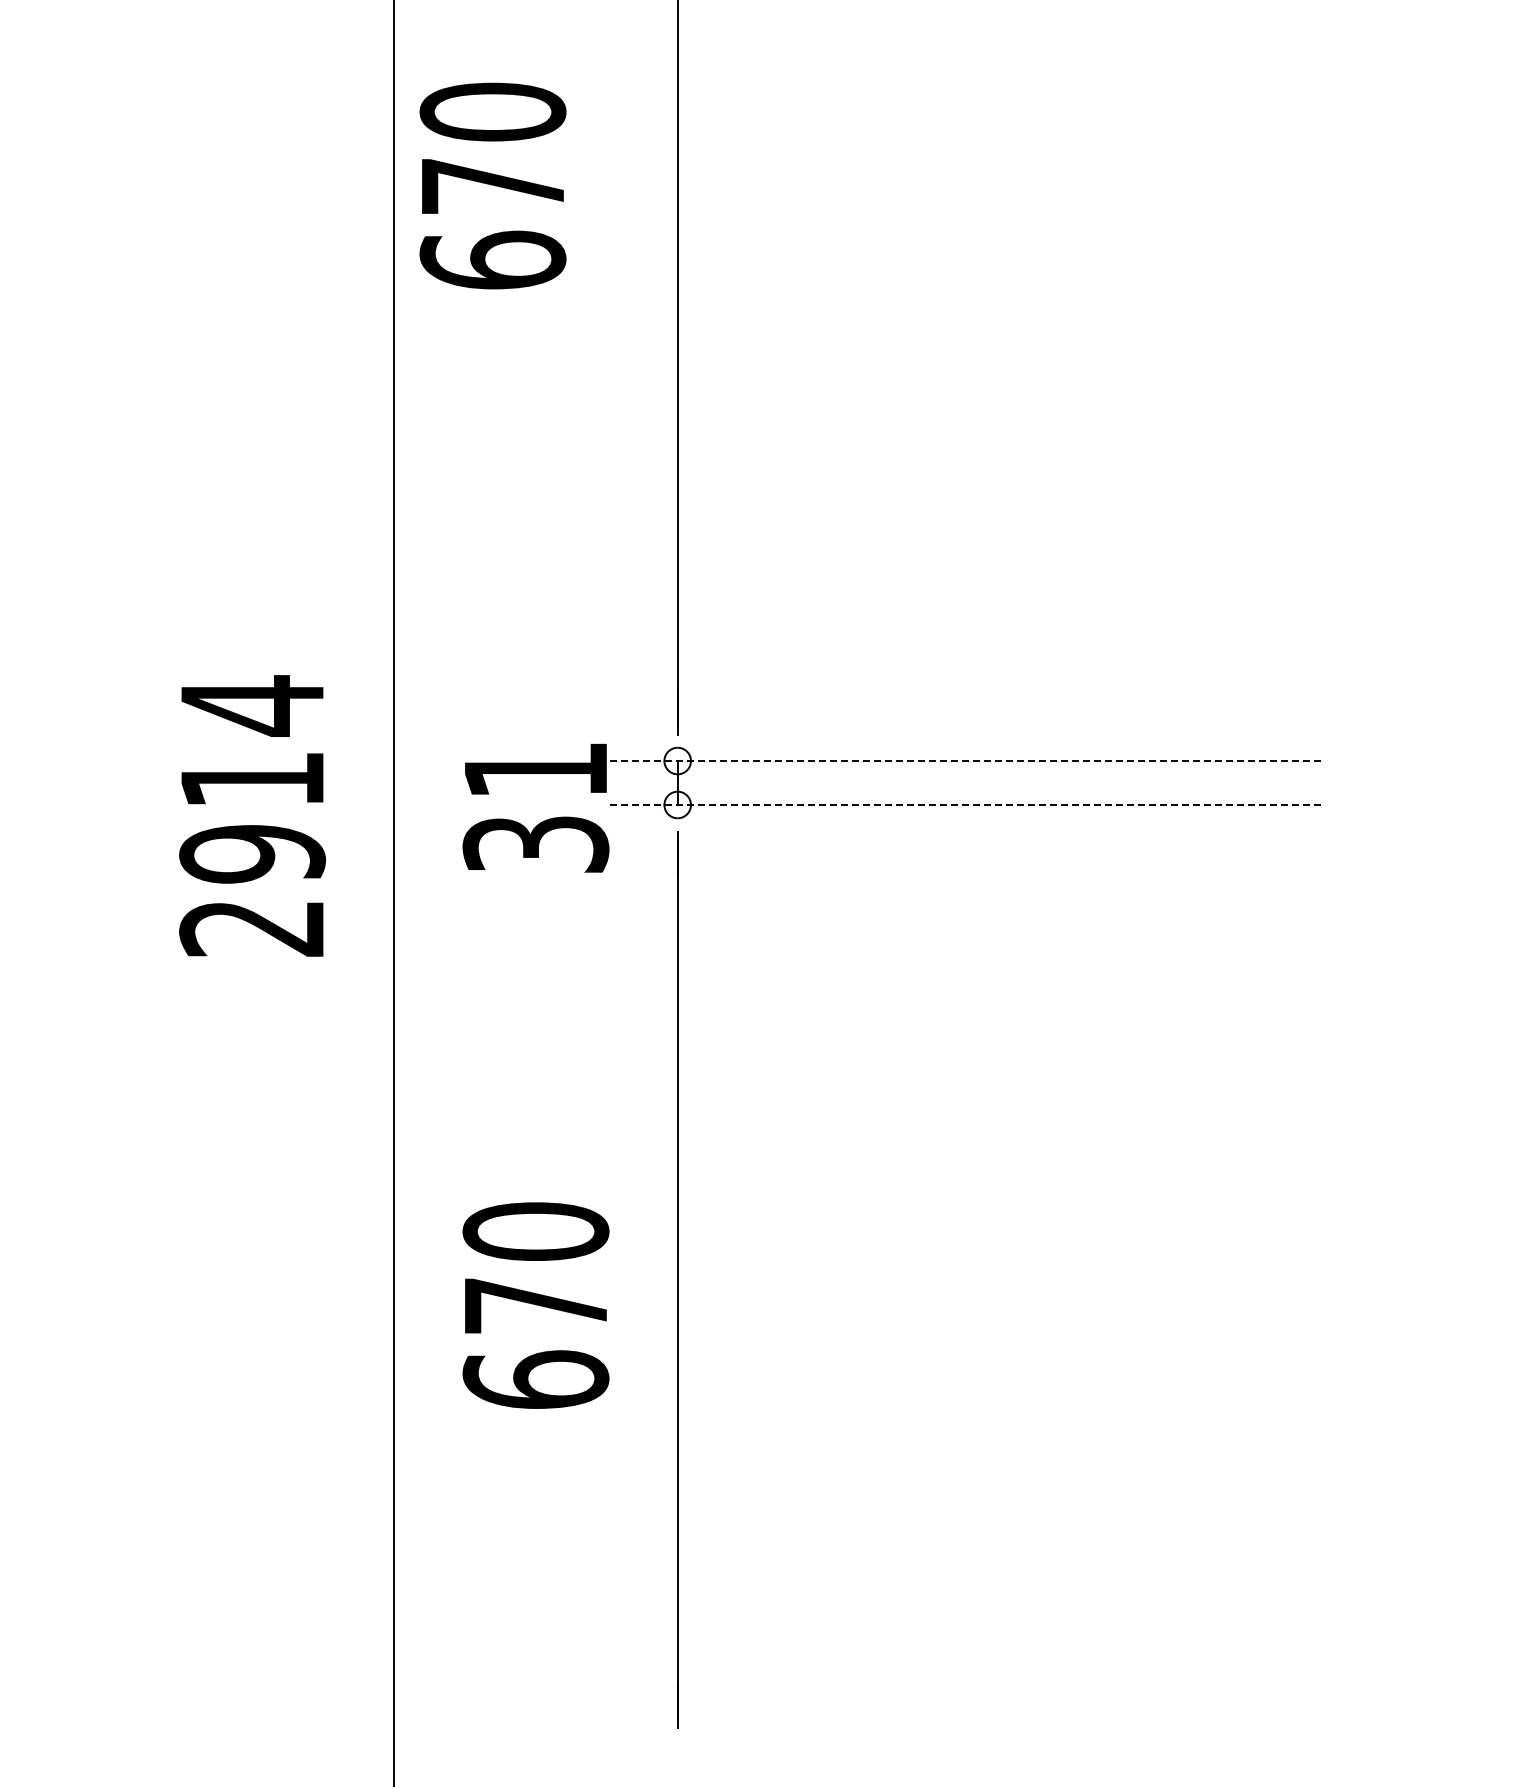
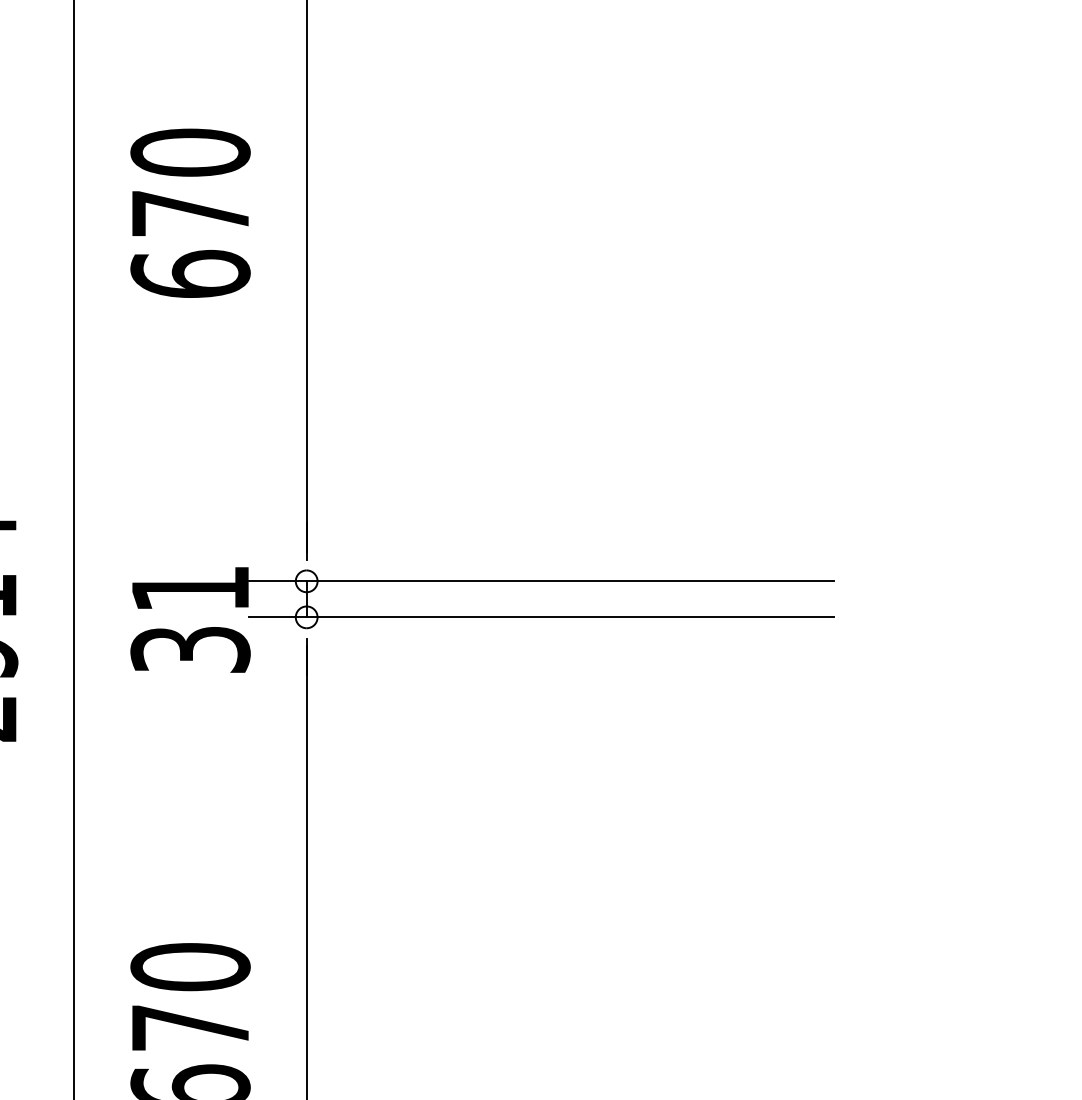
text: (492, 185) -> (190, 212), moved
line: (963, 761) -> (540, 581), dashed -> solid
line: (963, 805) -> (540, 617), dashed -> solid

